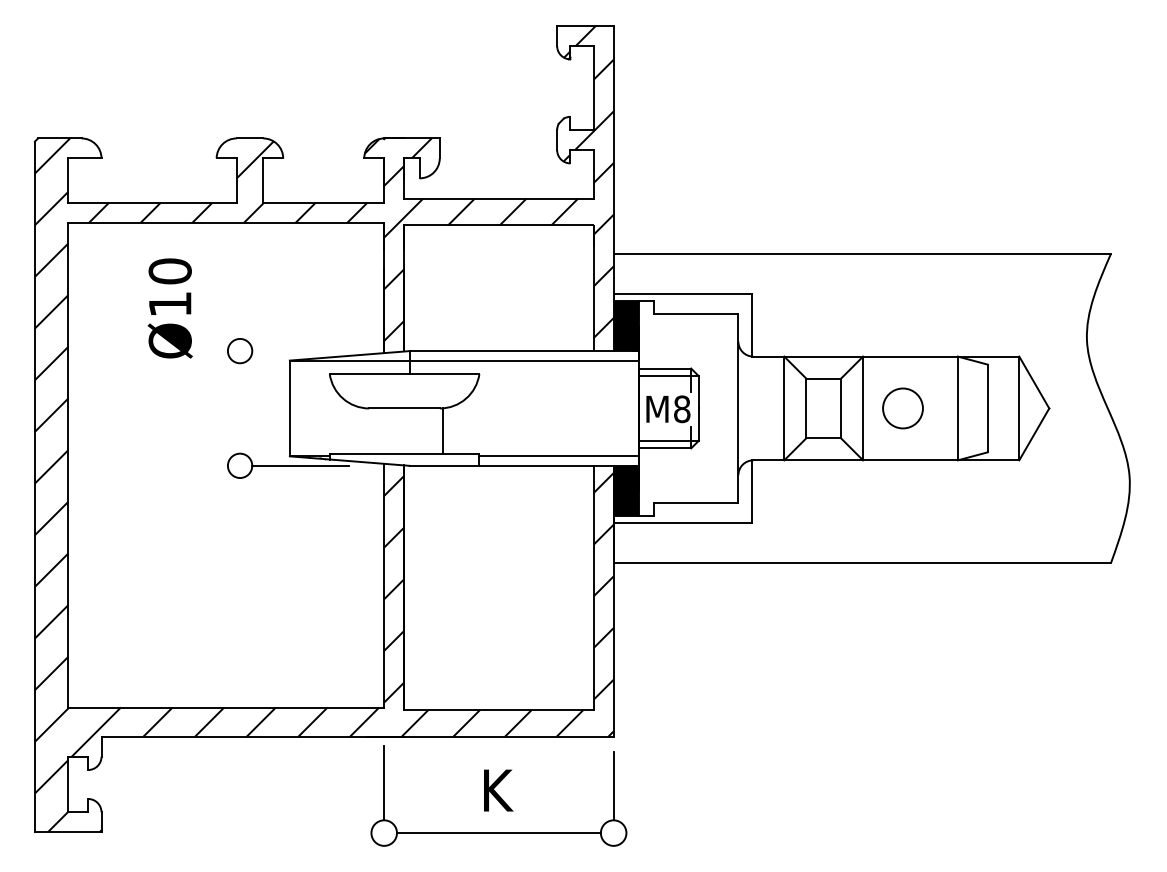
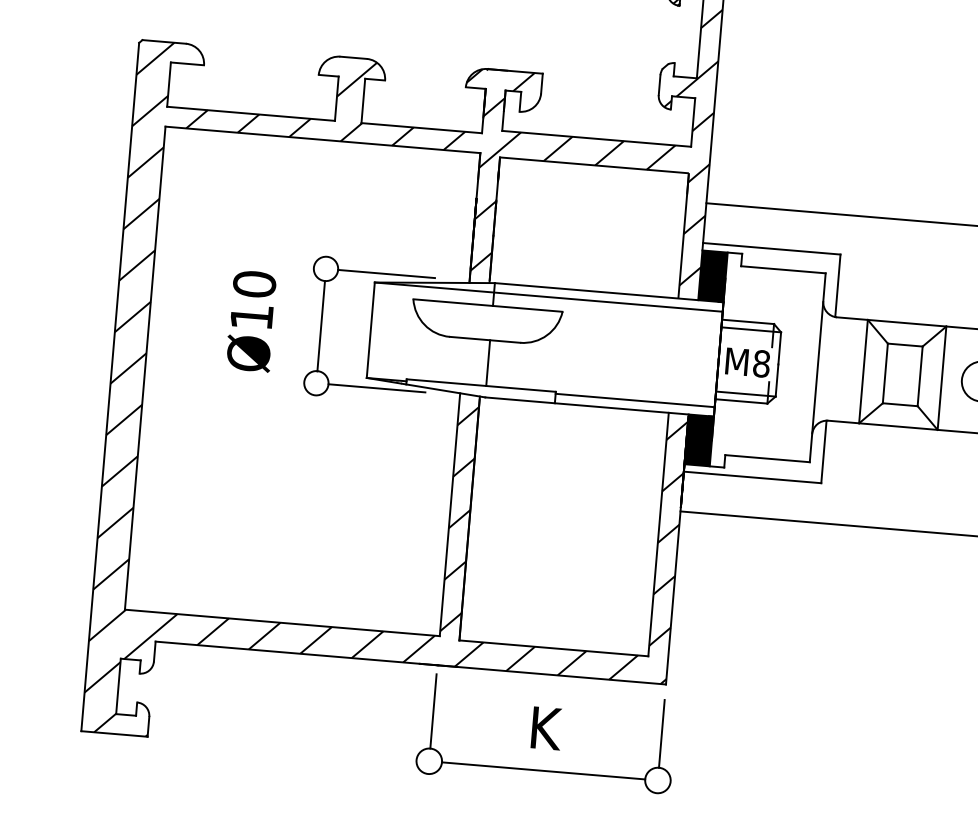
text: (169, 308) -> (250, 321), moved
line: (300, 351) -> (386, 274), added
line: (240, 408) -> (321, 326), added
line: (442, 431) -> (488, 363), moved

